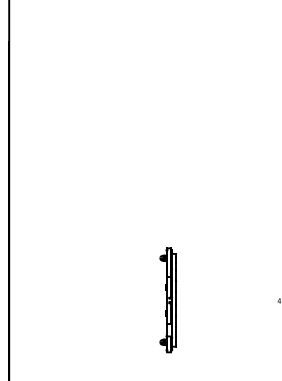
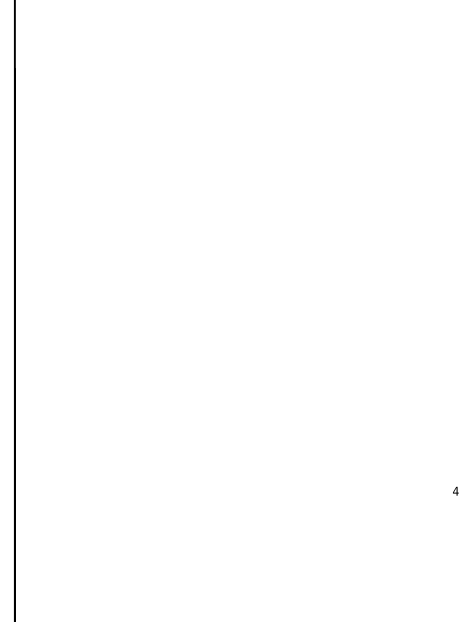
part: (168, 300) -> (274, 490), removed

